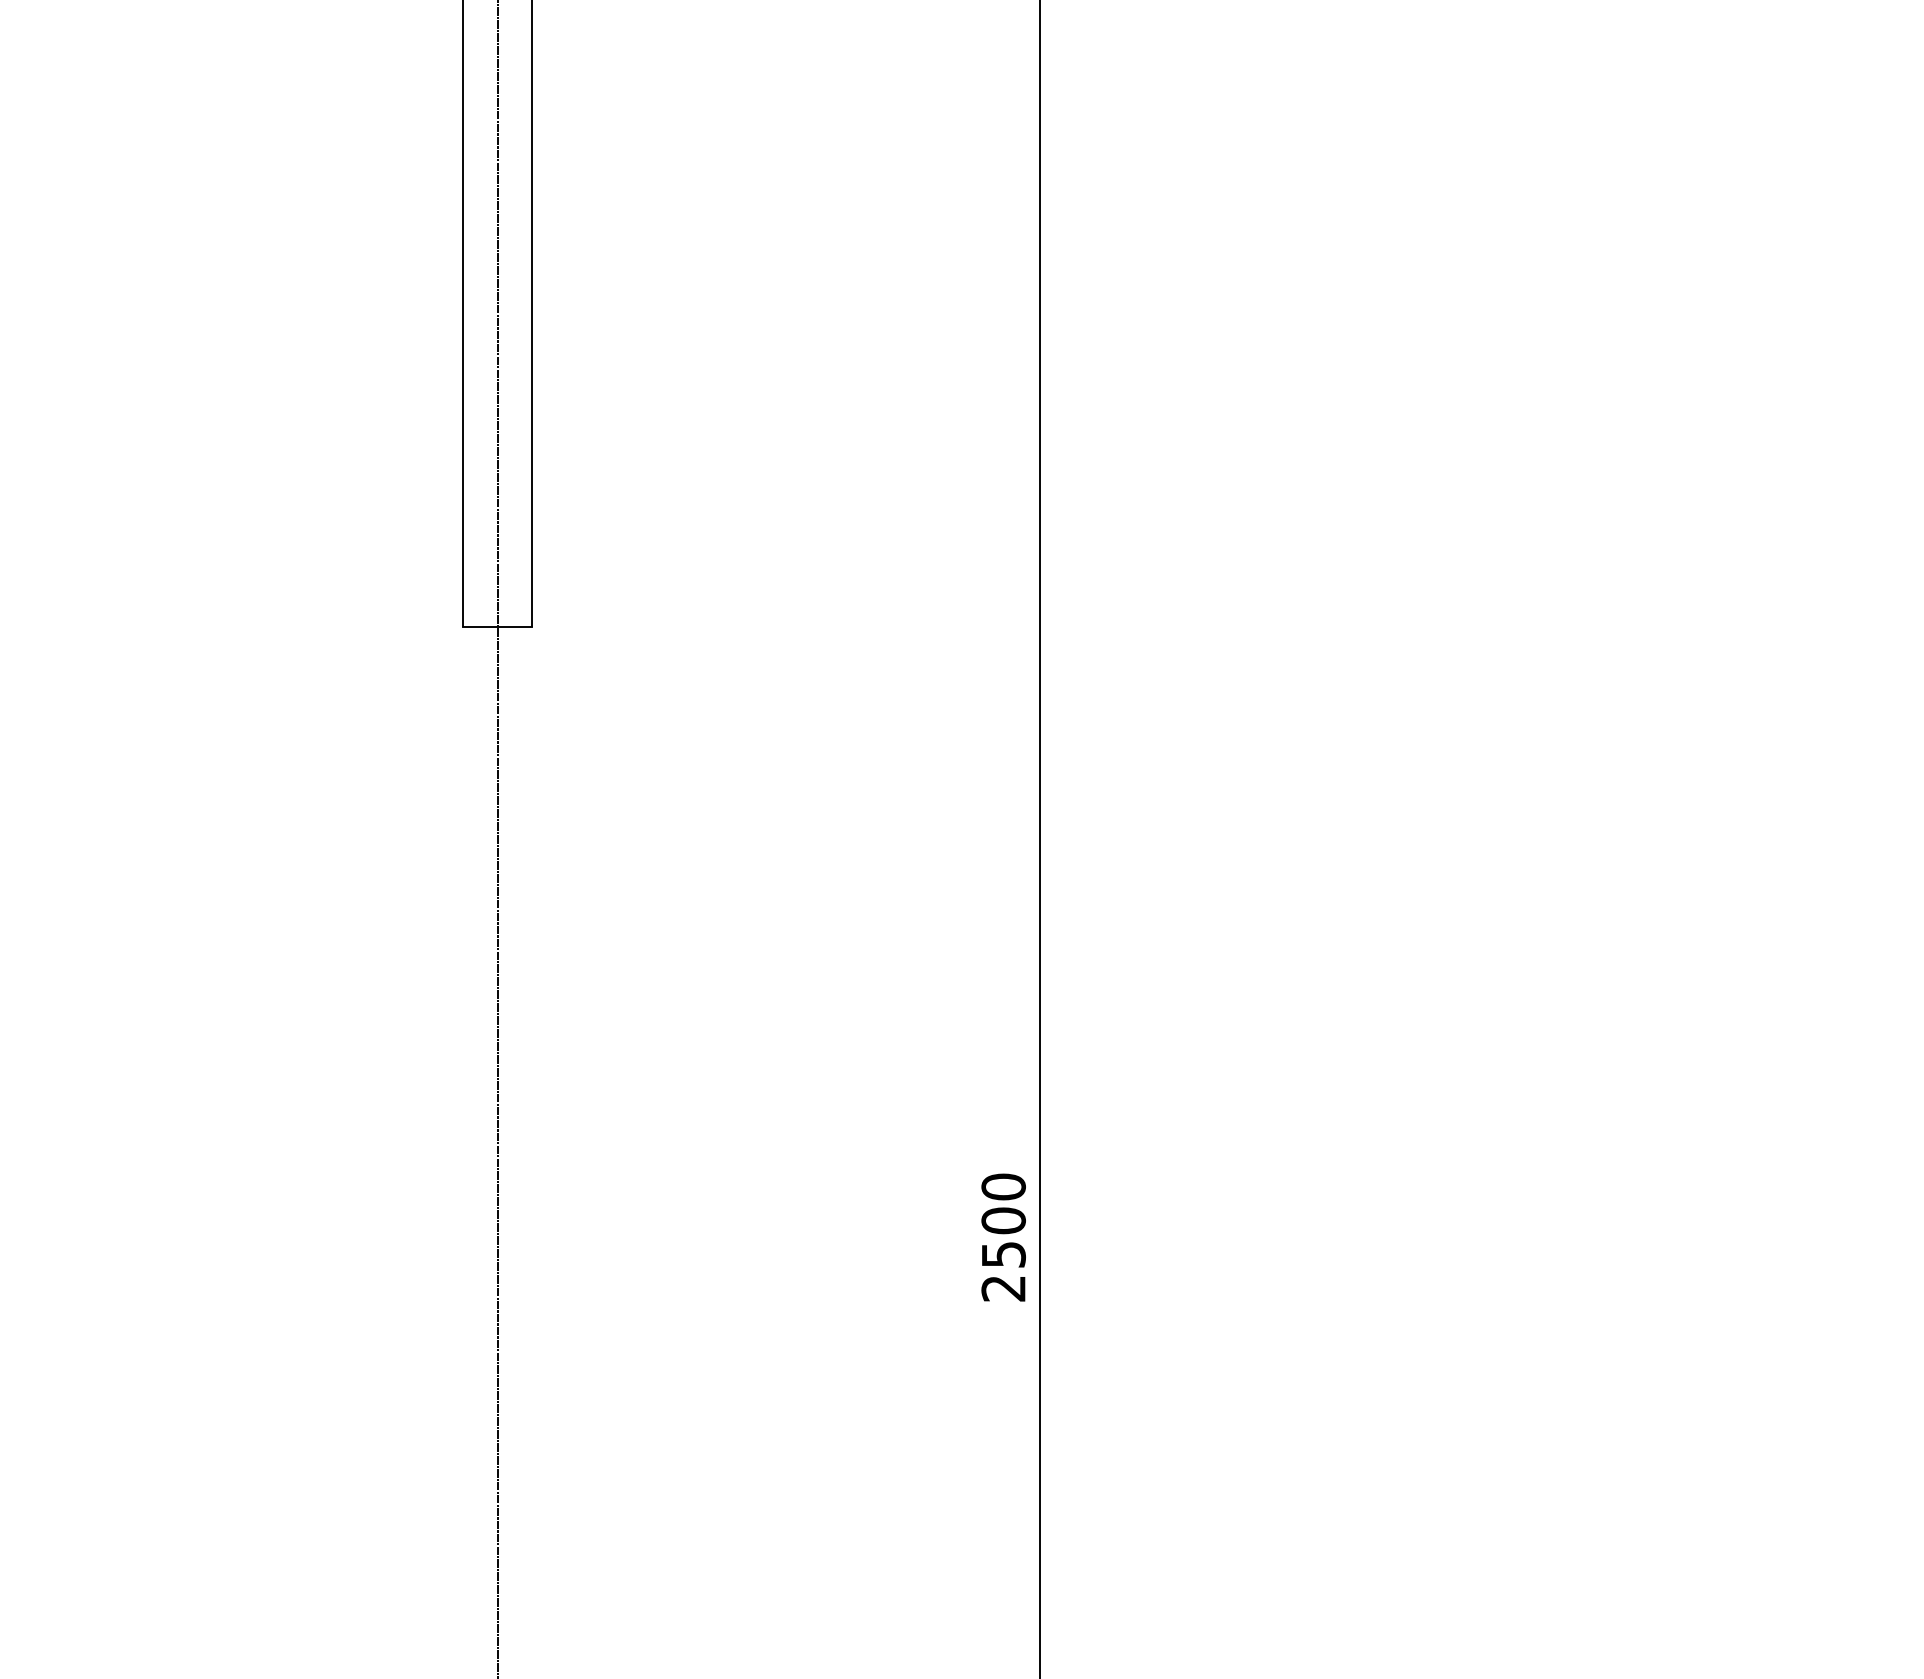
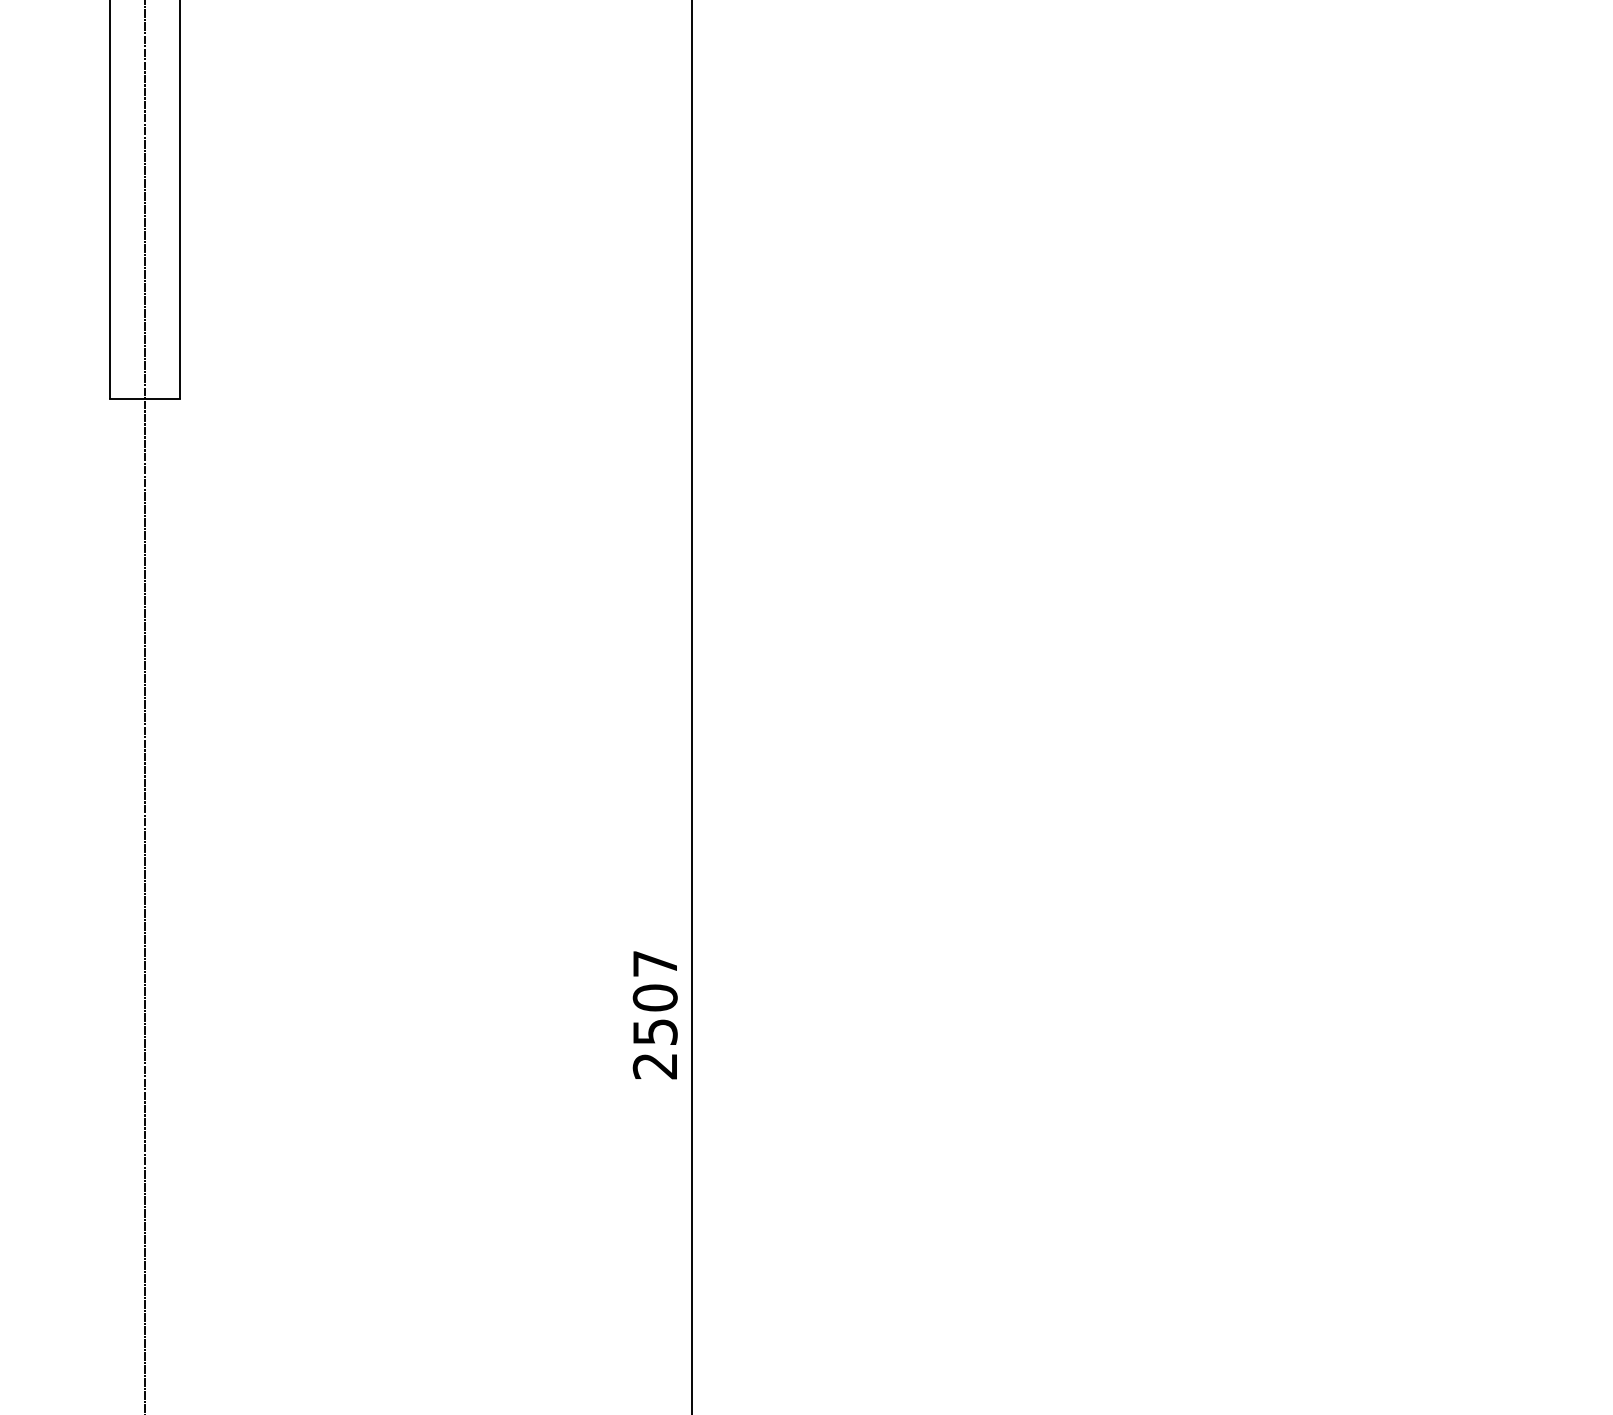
text: (1003, 1186) -> (655, 963), 2500 -> 2507

